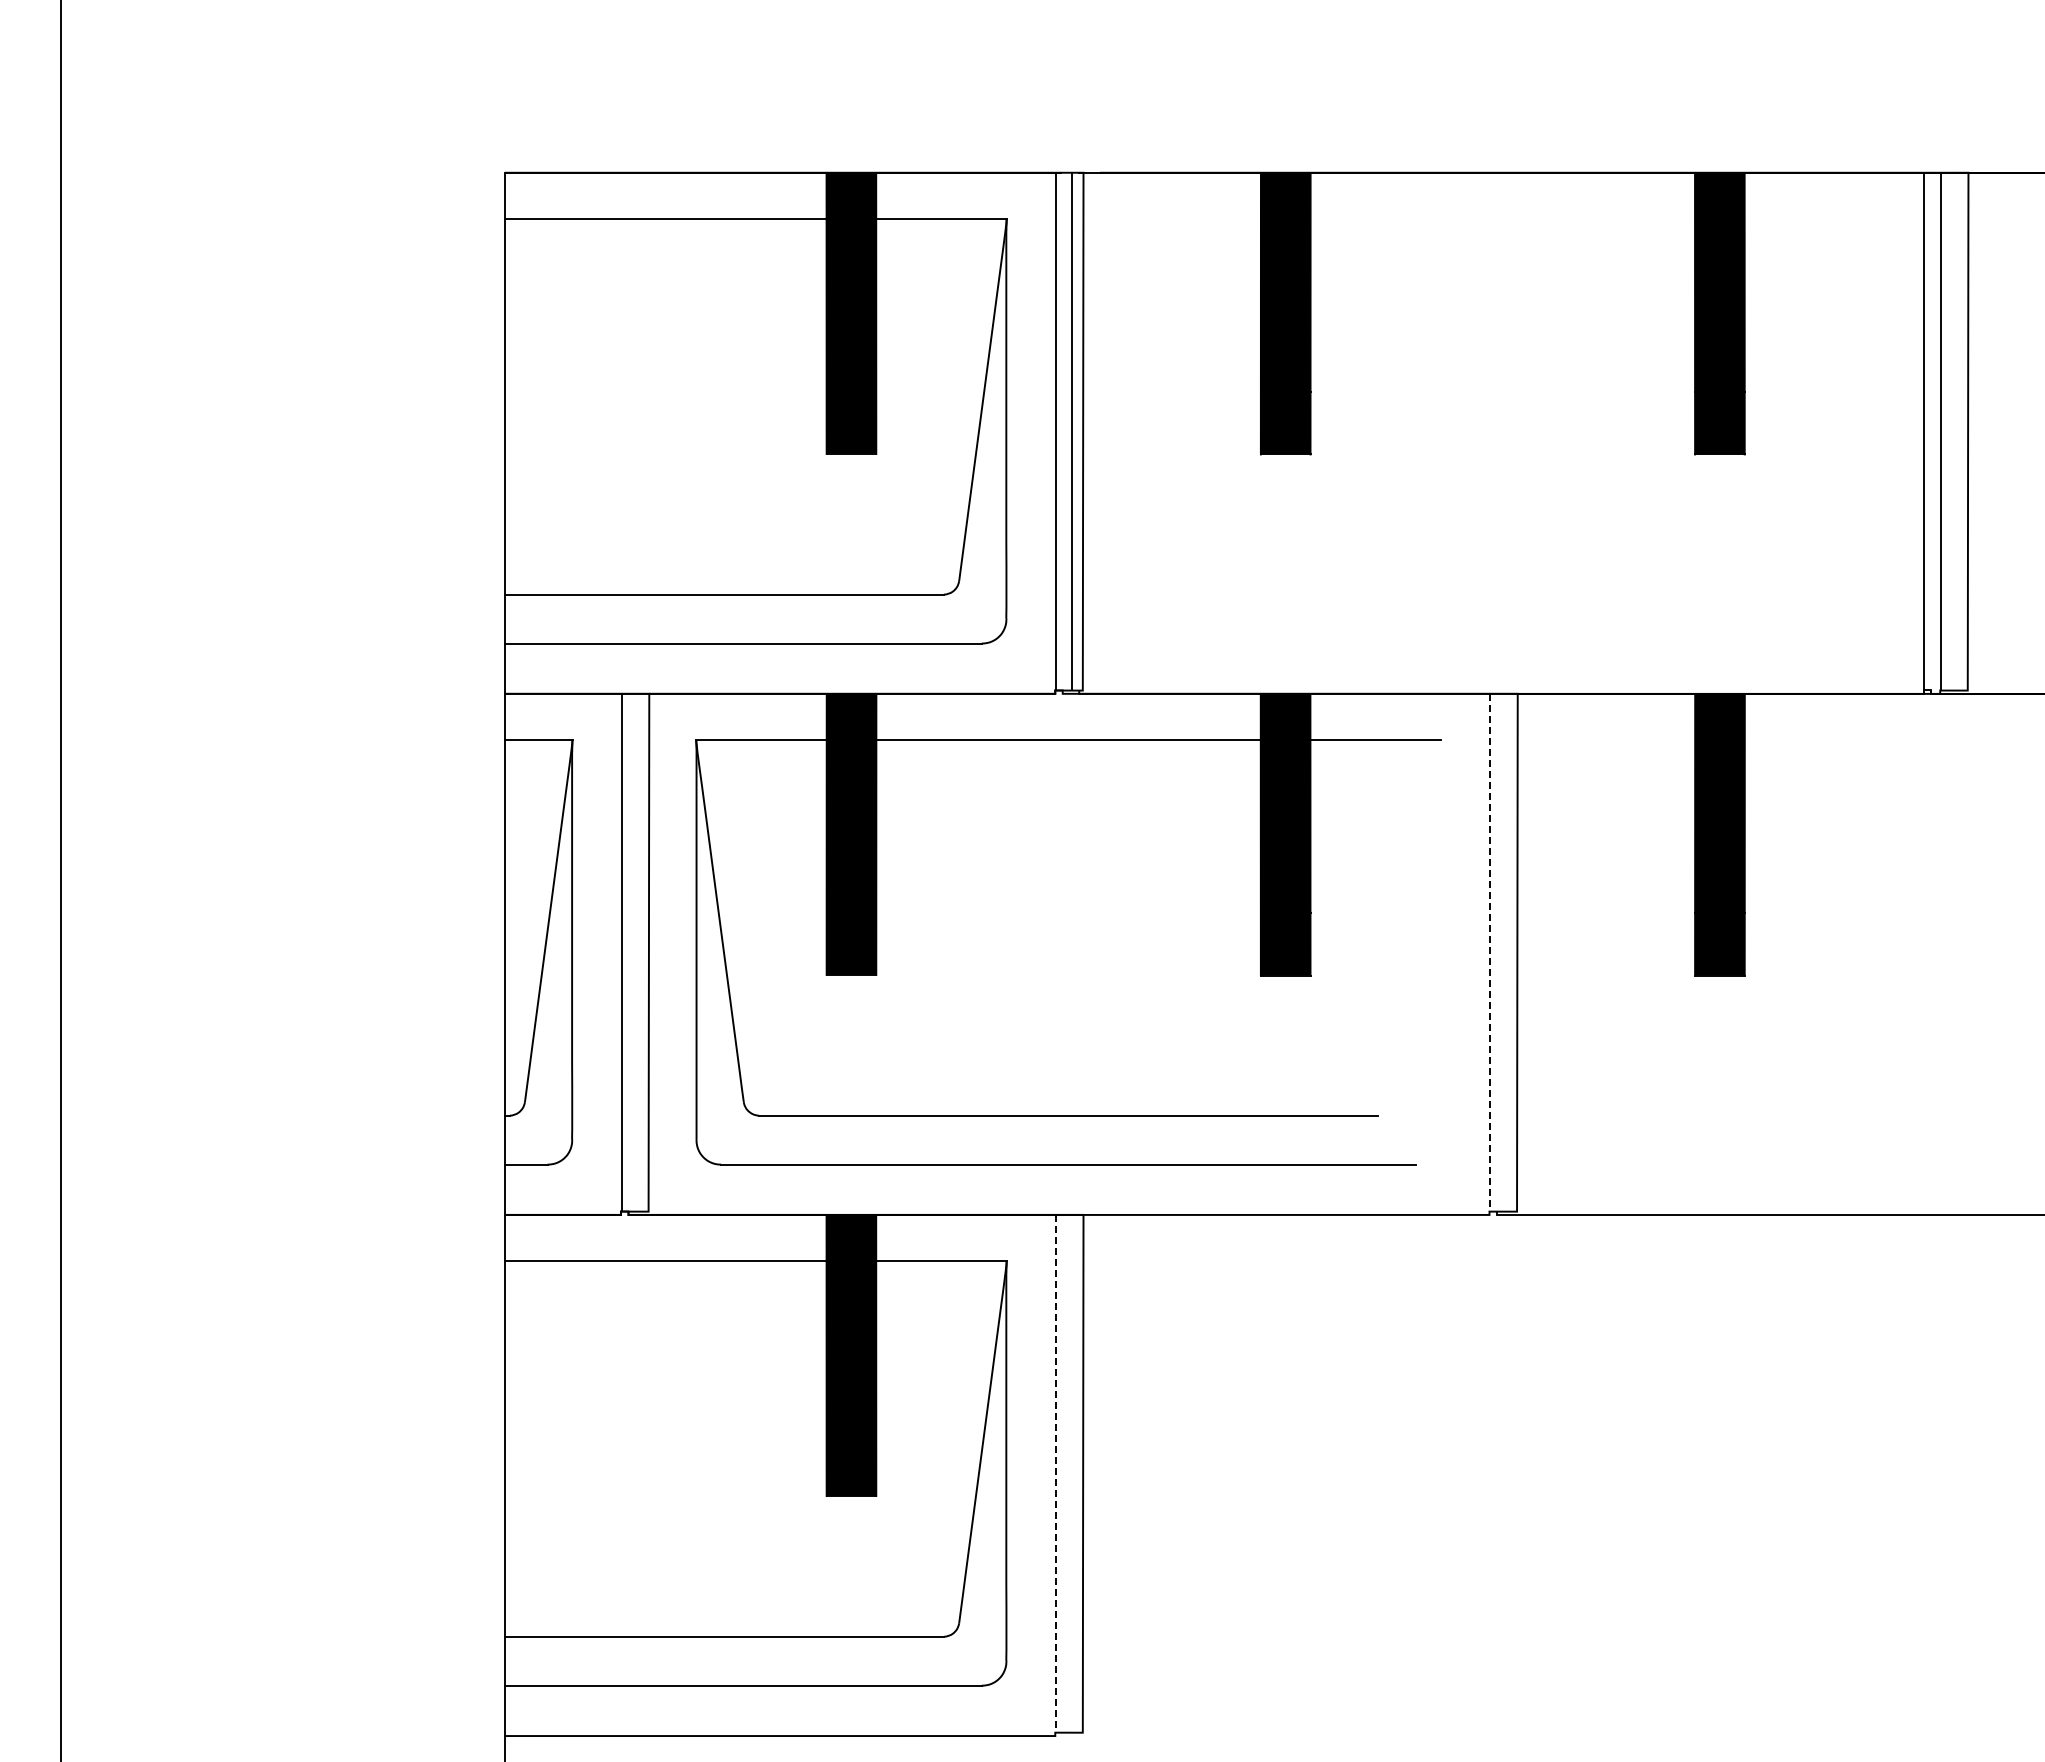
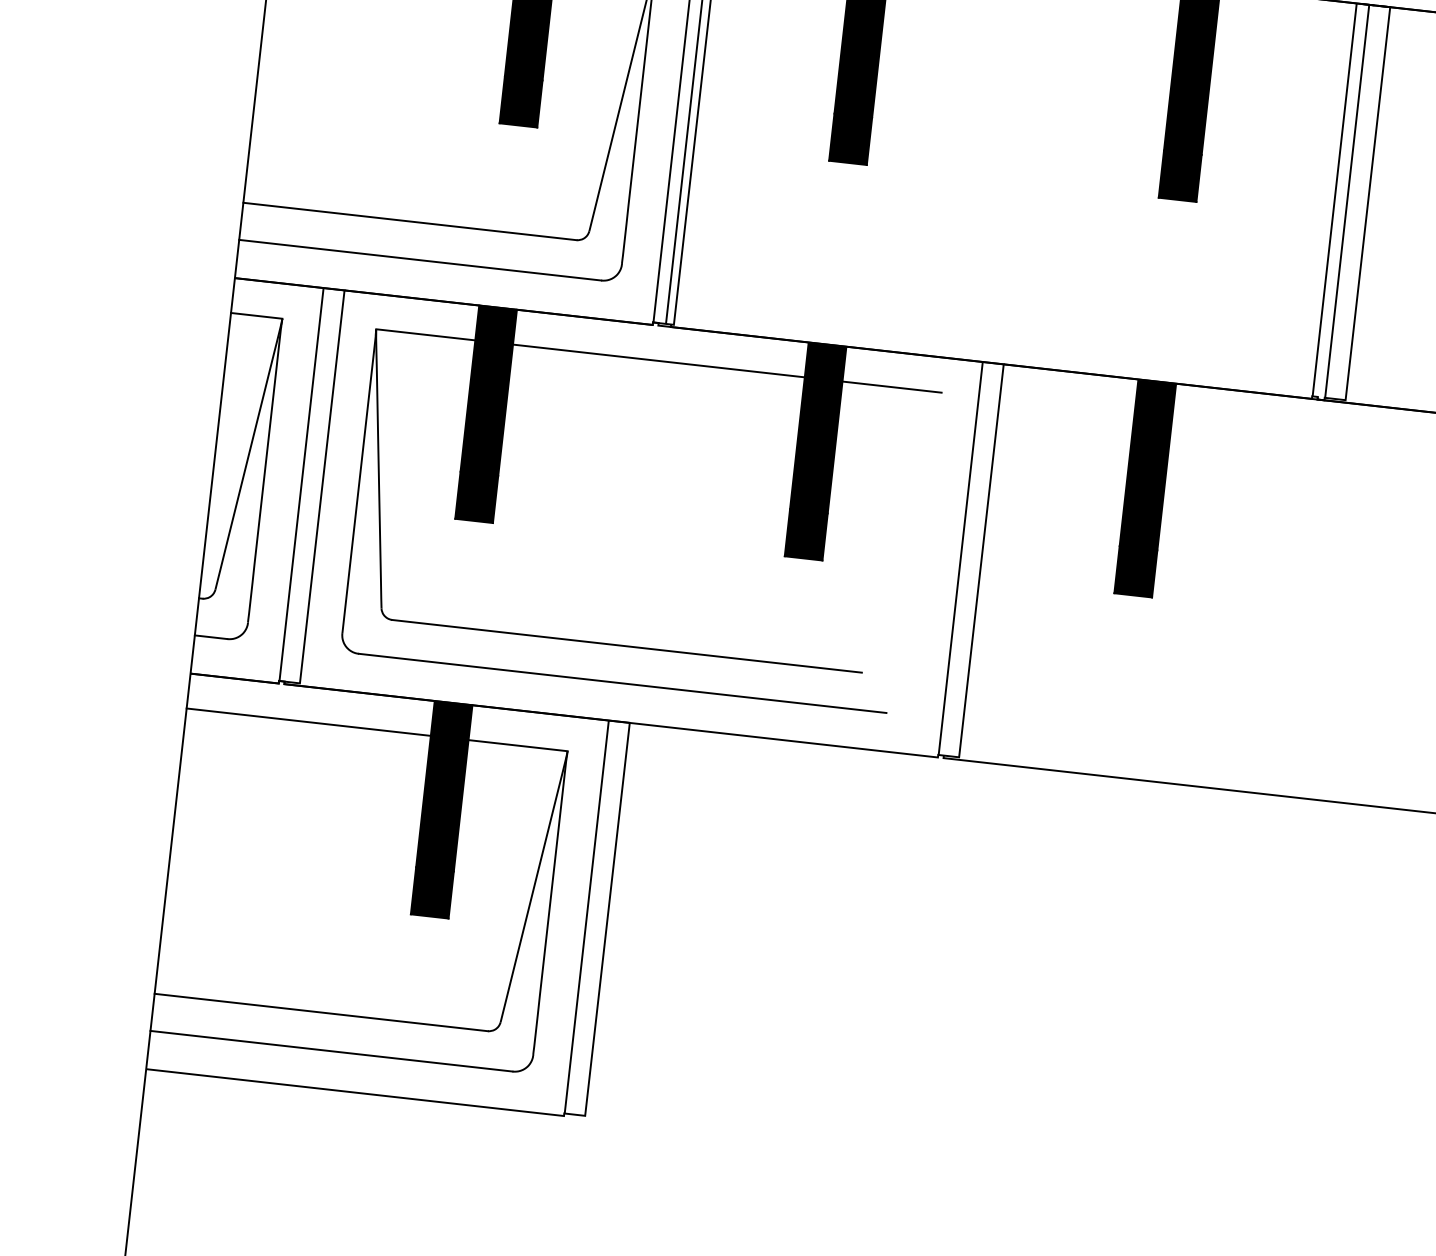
line: (1490, 952) -> (961, 558), dashed -> solid
line: (1055, 1473) -> (586, 916), dashed -> solid

